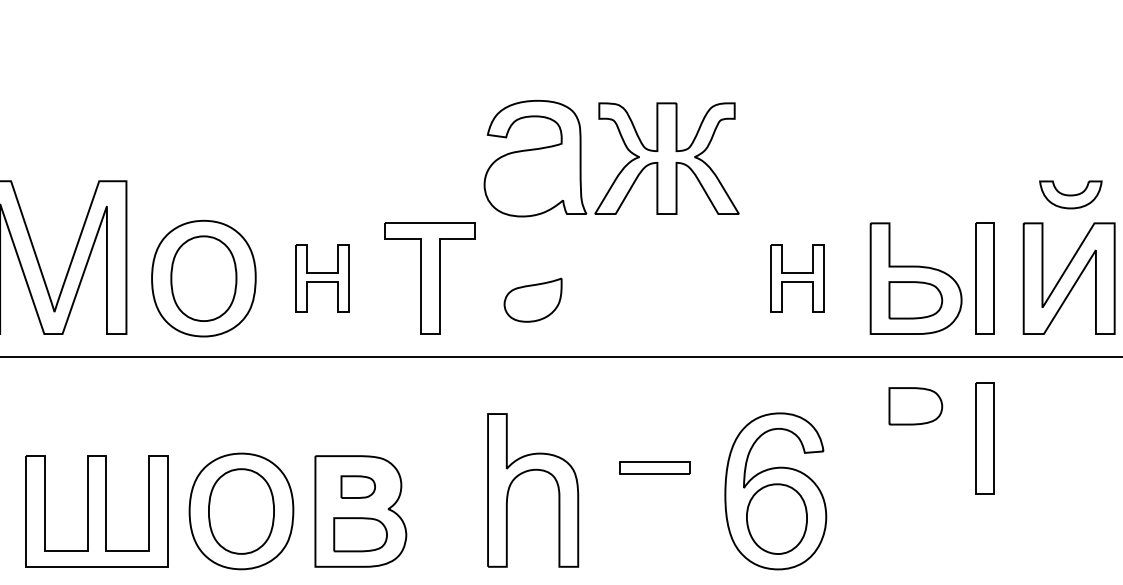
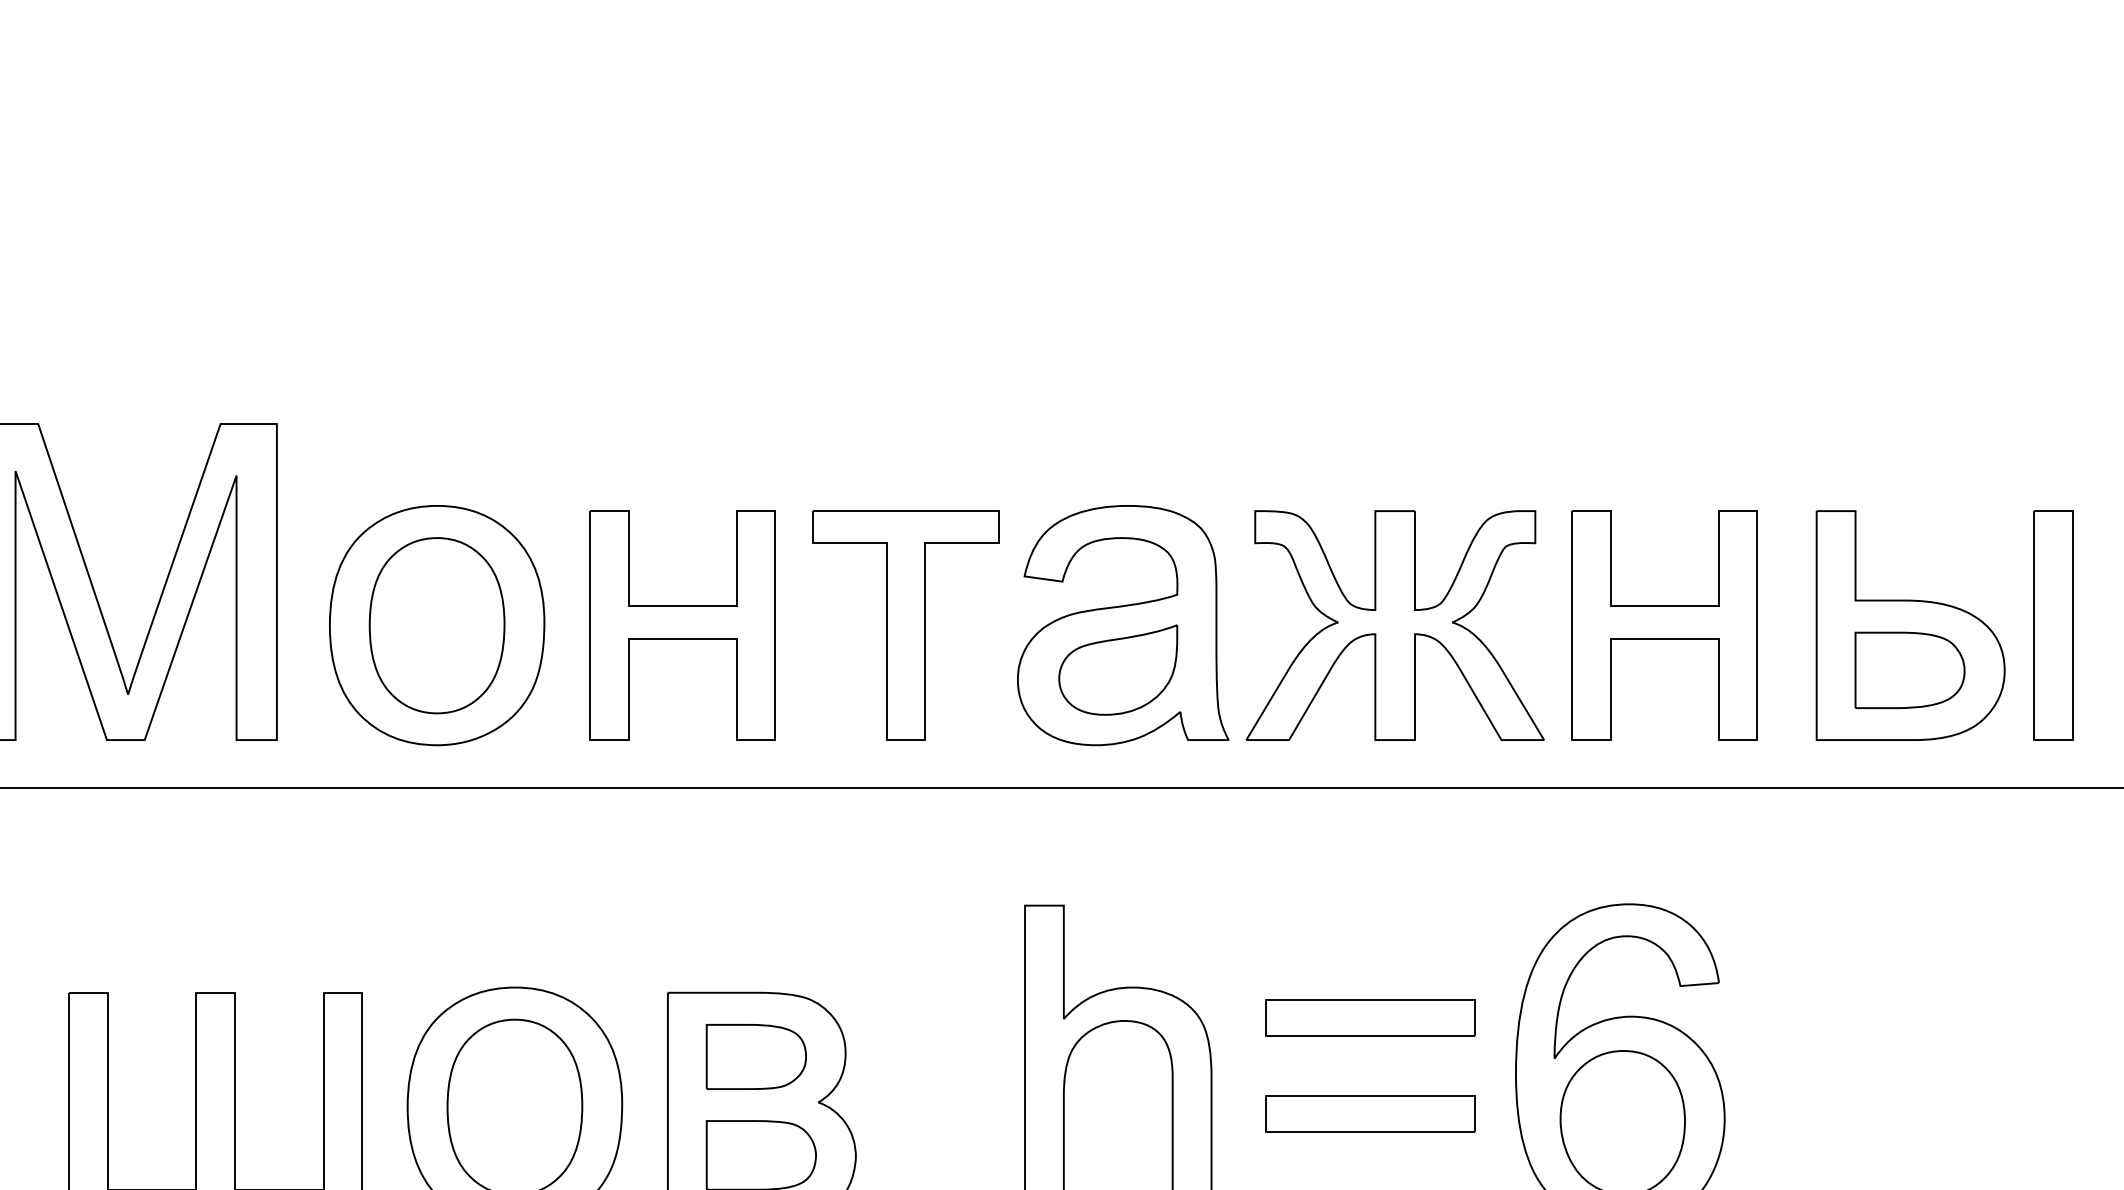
part: (622, 168) -> (1303, 645), moved
part: (322, 278) -> (682, 625), size x1.67
part: (797, 278) -> (1665, 625), size x1.67
part: (915, 406) -> (1909, 890), removed
part: (984, 438) -> (2052, 956), removed
part: (654, 467) -> (1369, 1016), size x1.43
part: (358, 486) -> (756, 1055), size x1.43
part: (654, 514) -> (1369, 1113), added

